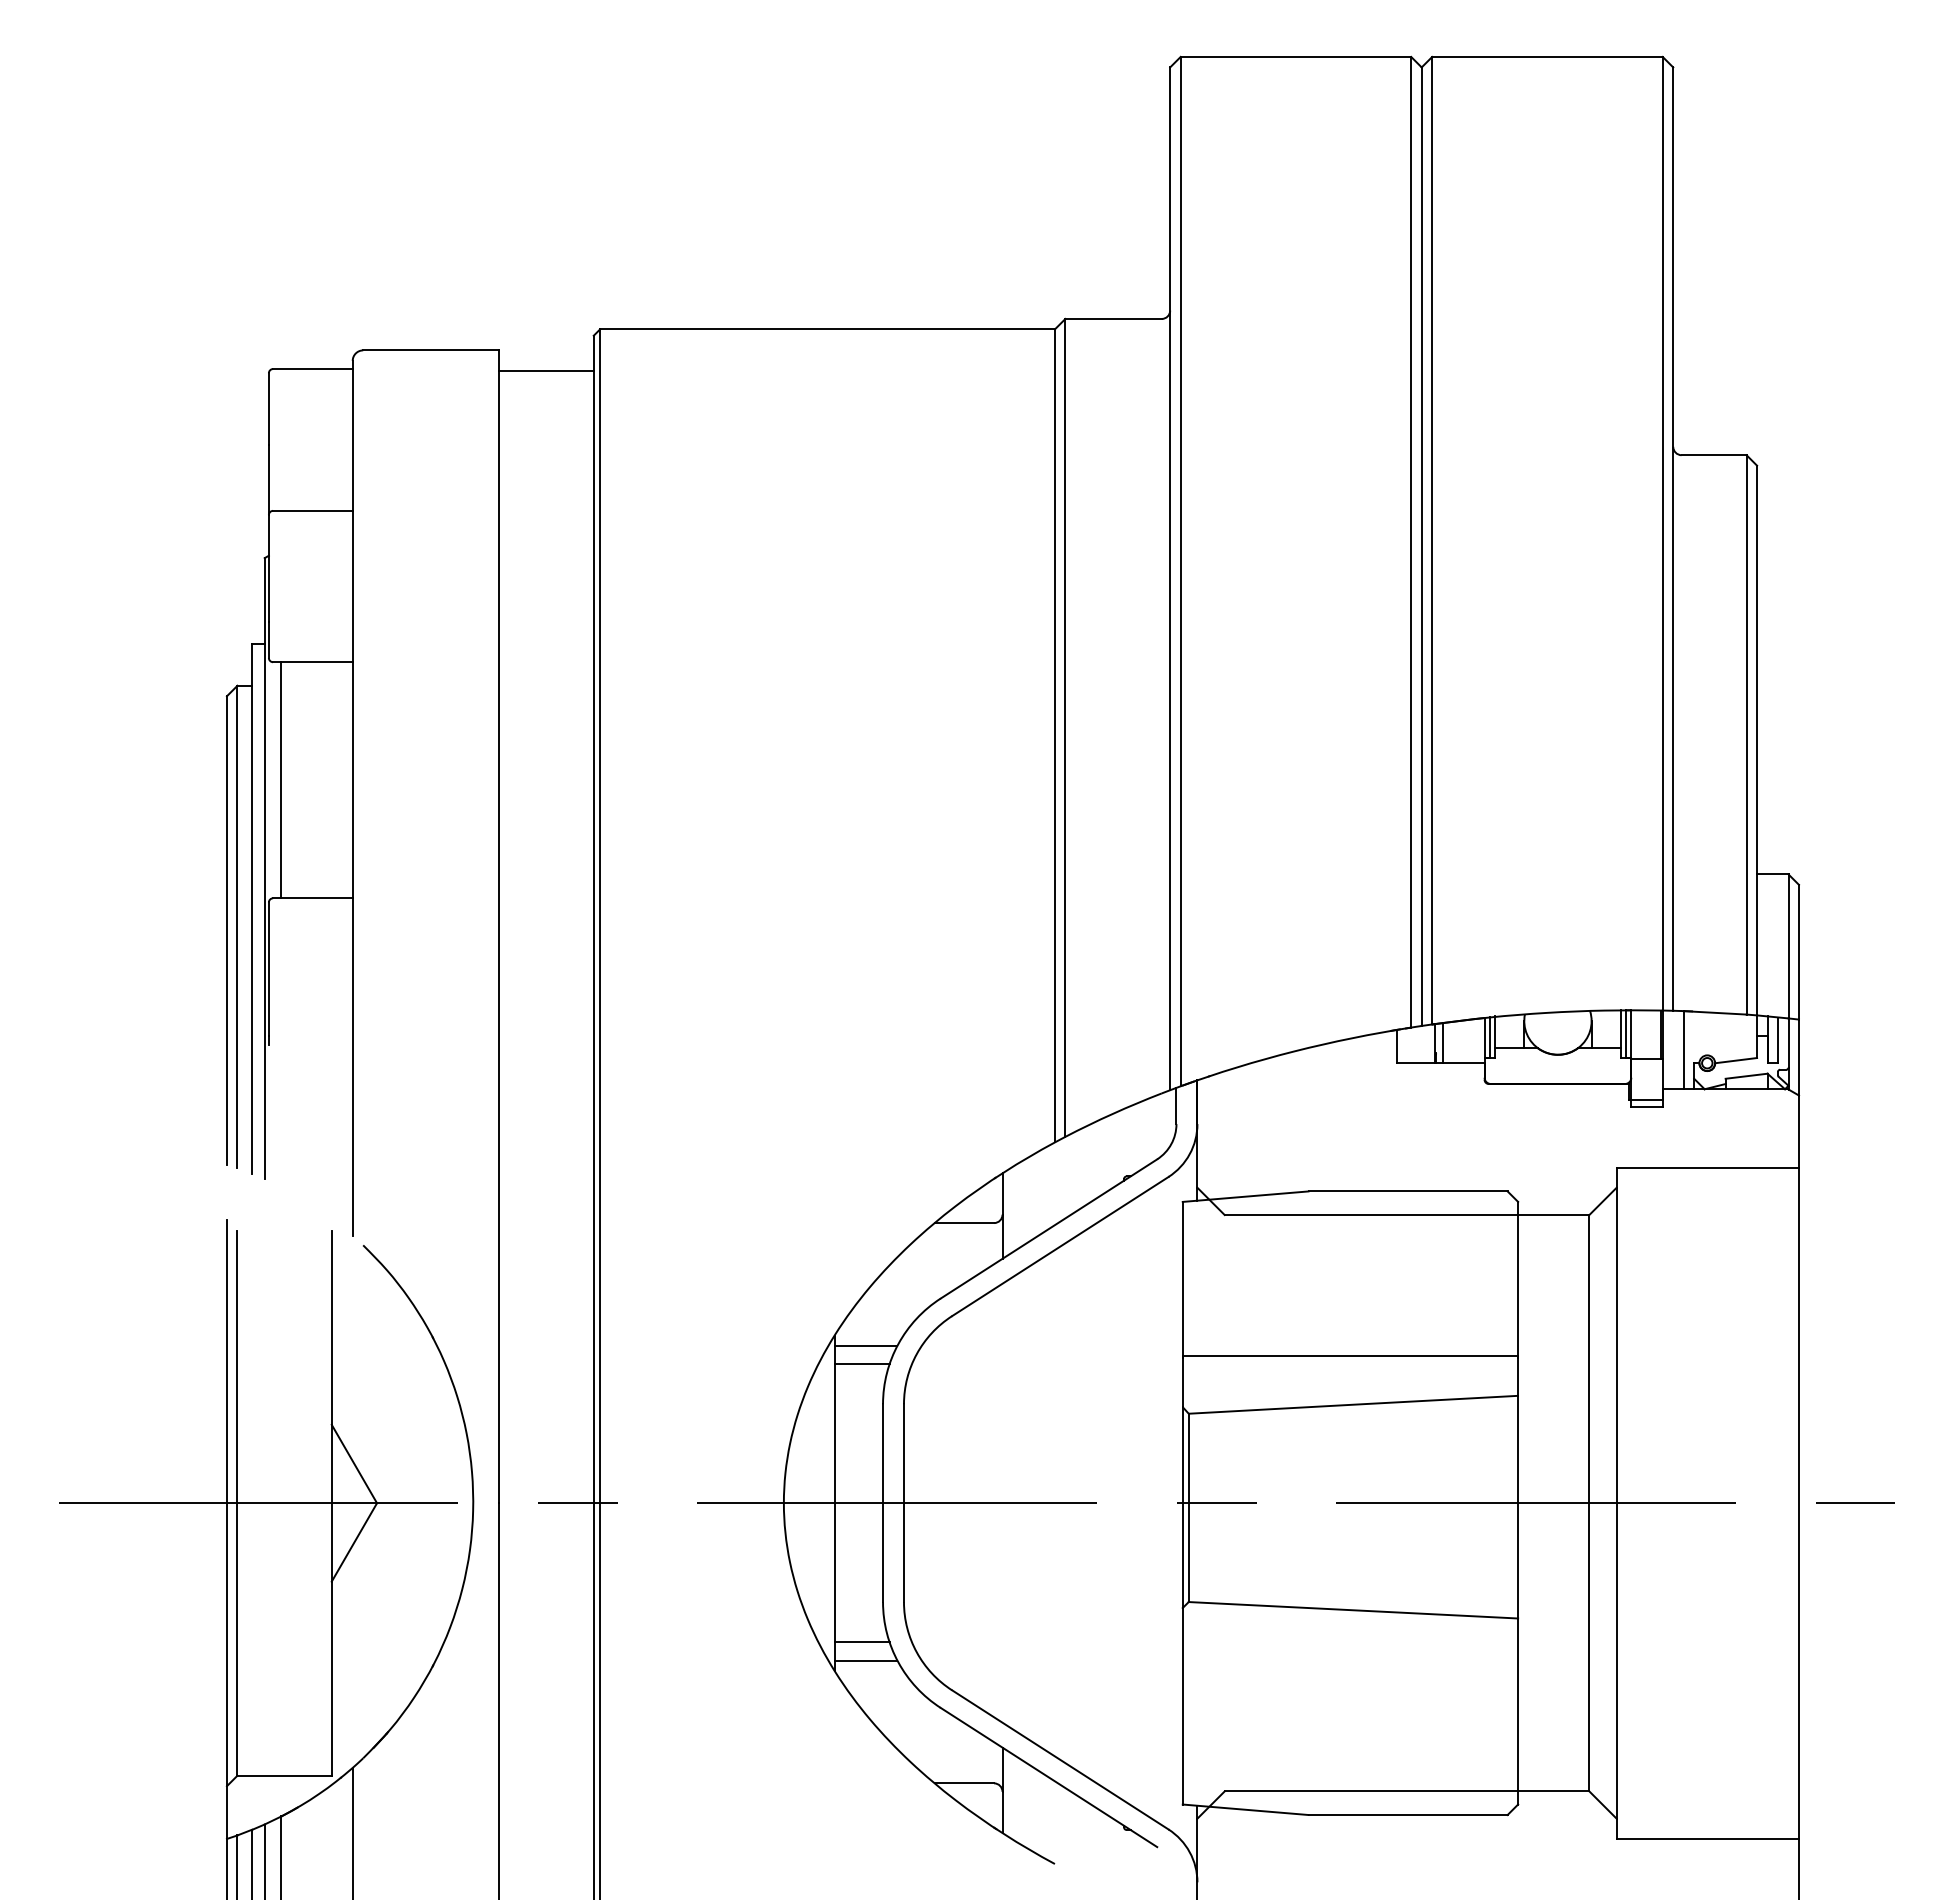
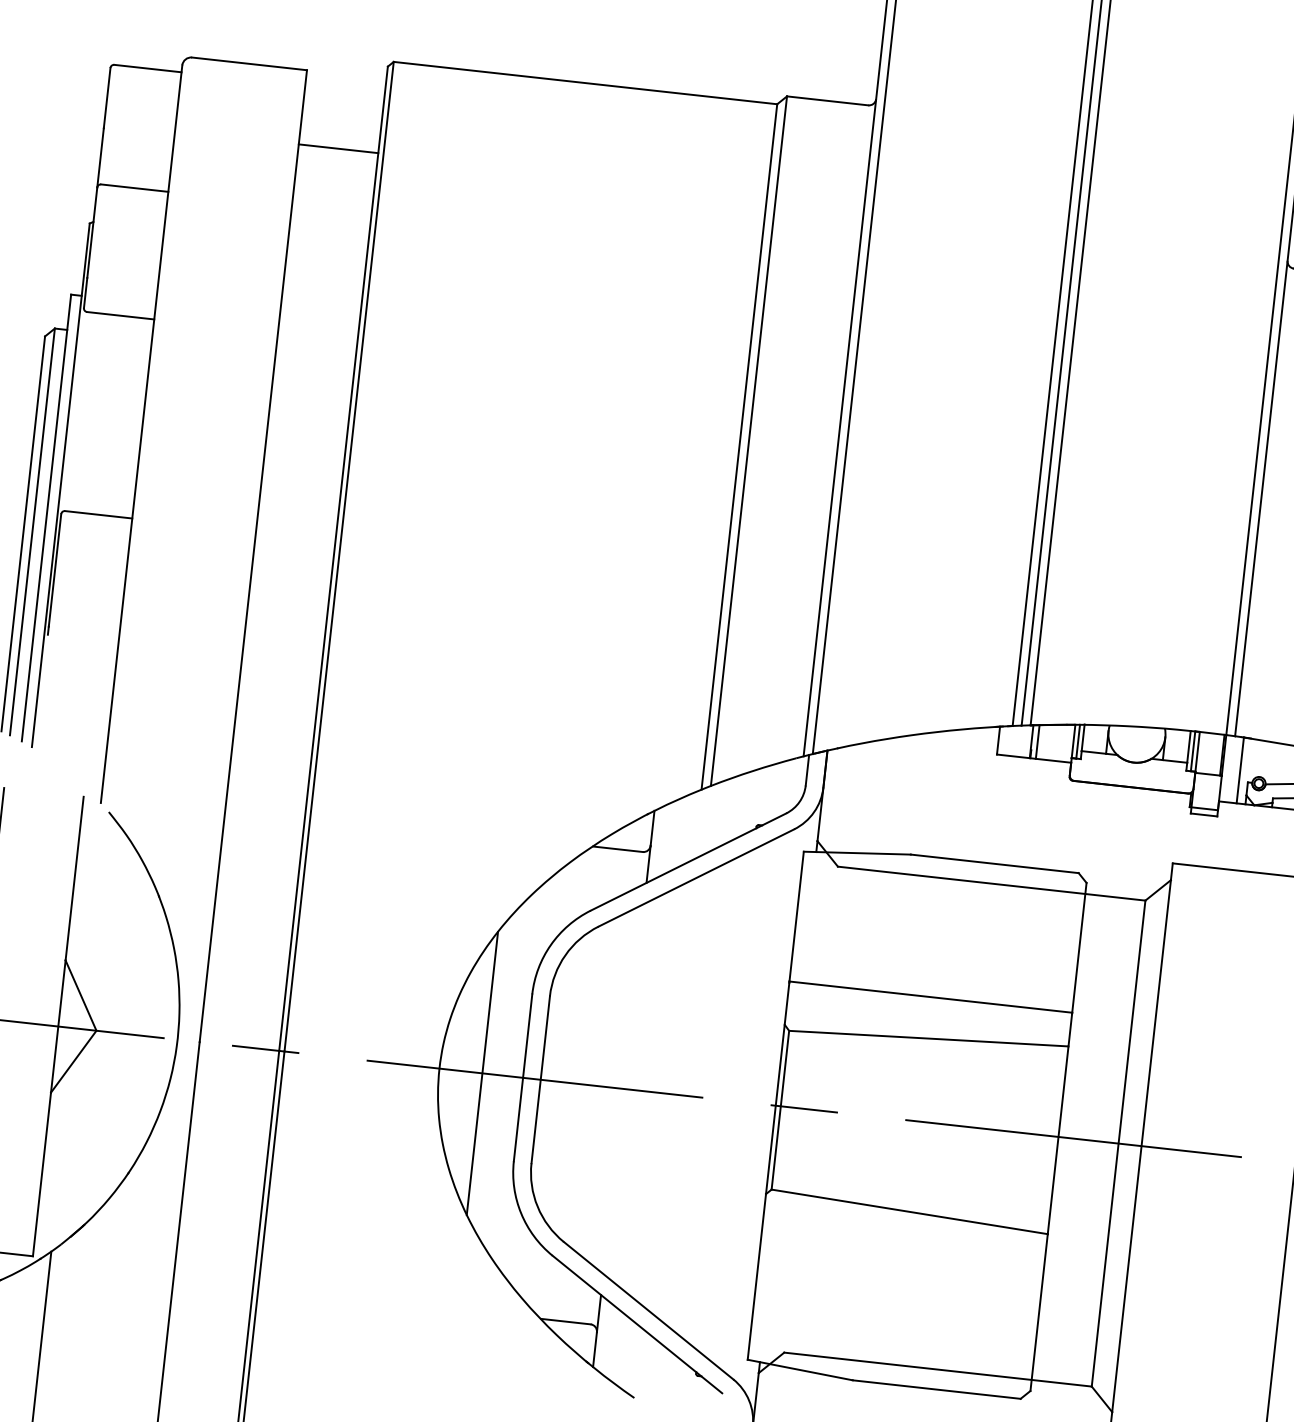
line: (546, 371) -> (338, 148), moved
line: (281, 780) -> (83, 412), removed
line: (865, 1345) -> (522, 943), removed
line: (861, 1364) -> (517, 958), removed
line: (861, 1642) -> (491, 1193), removed
line: (865, 1660) -> (493, 1208), removed

